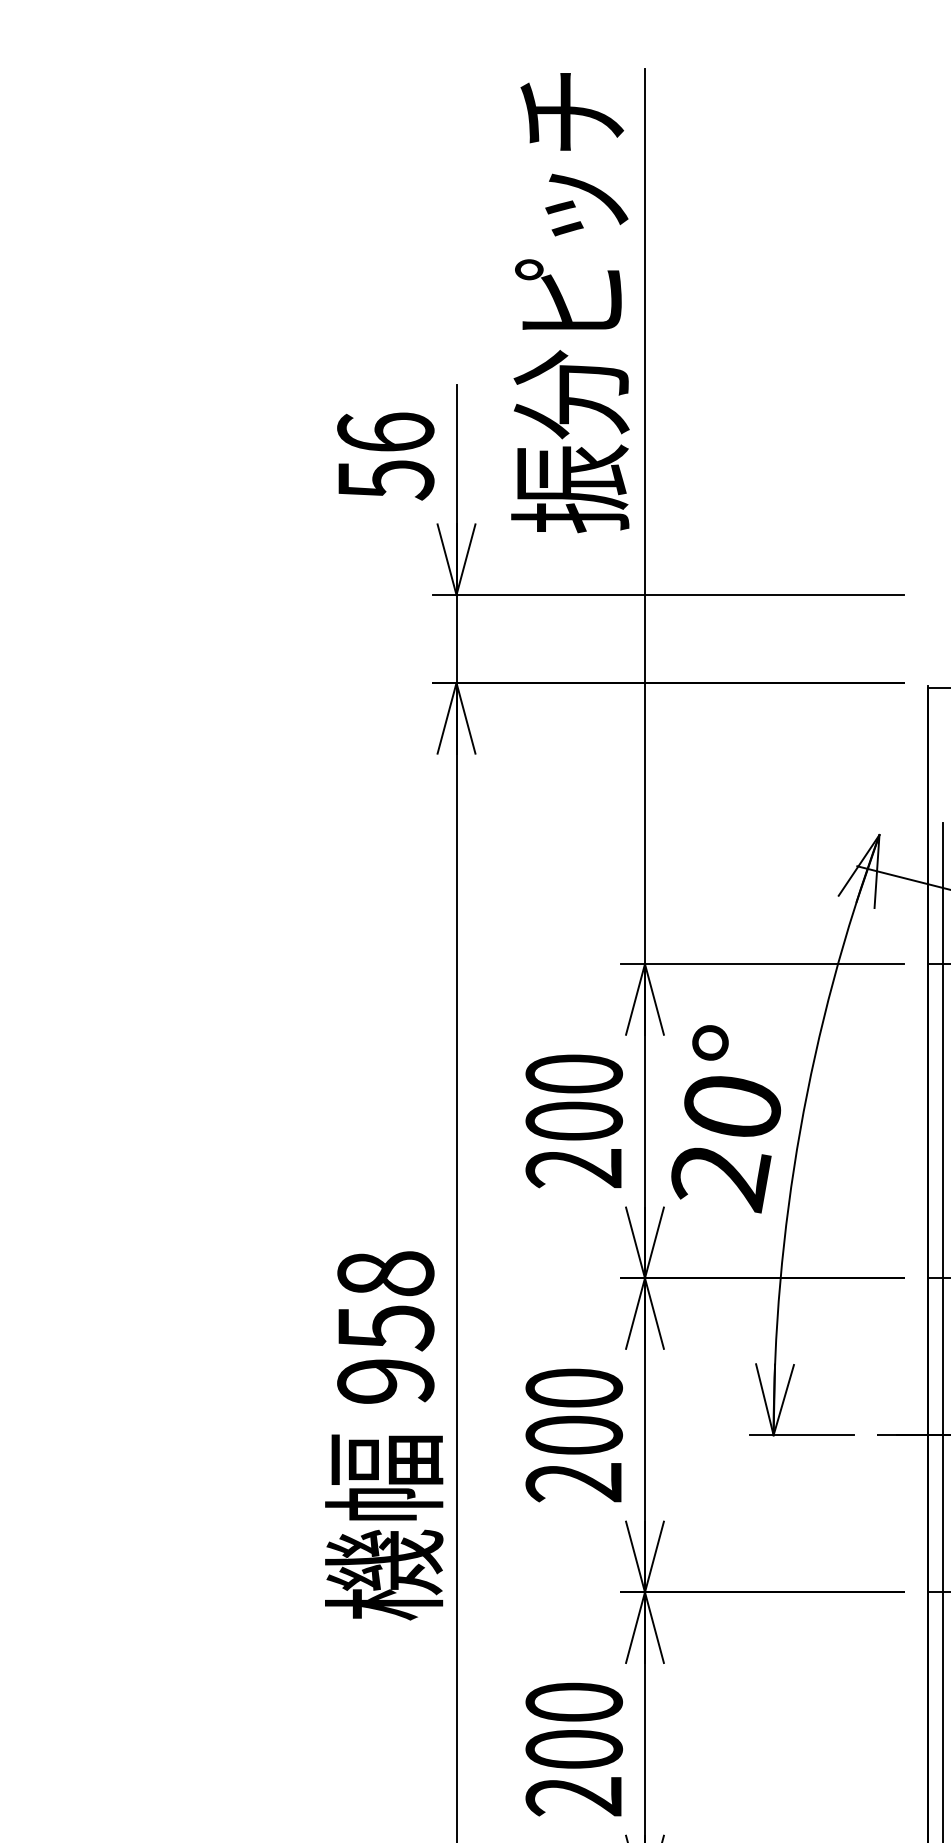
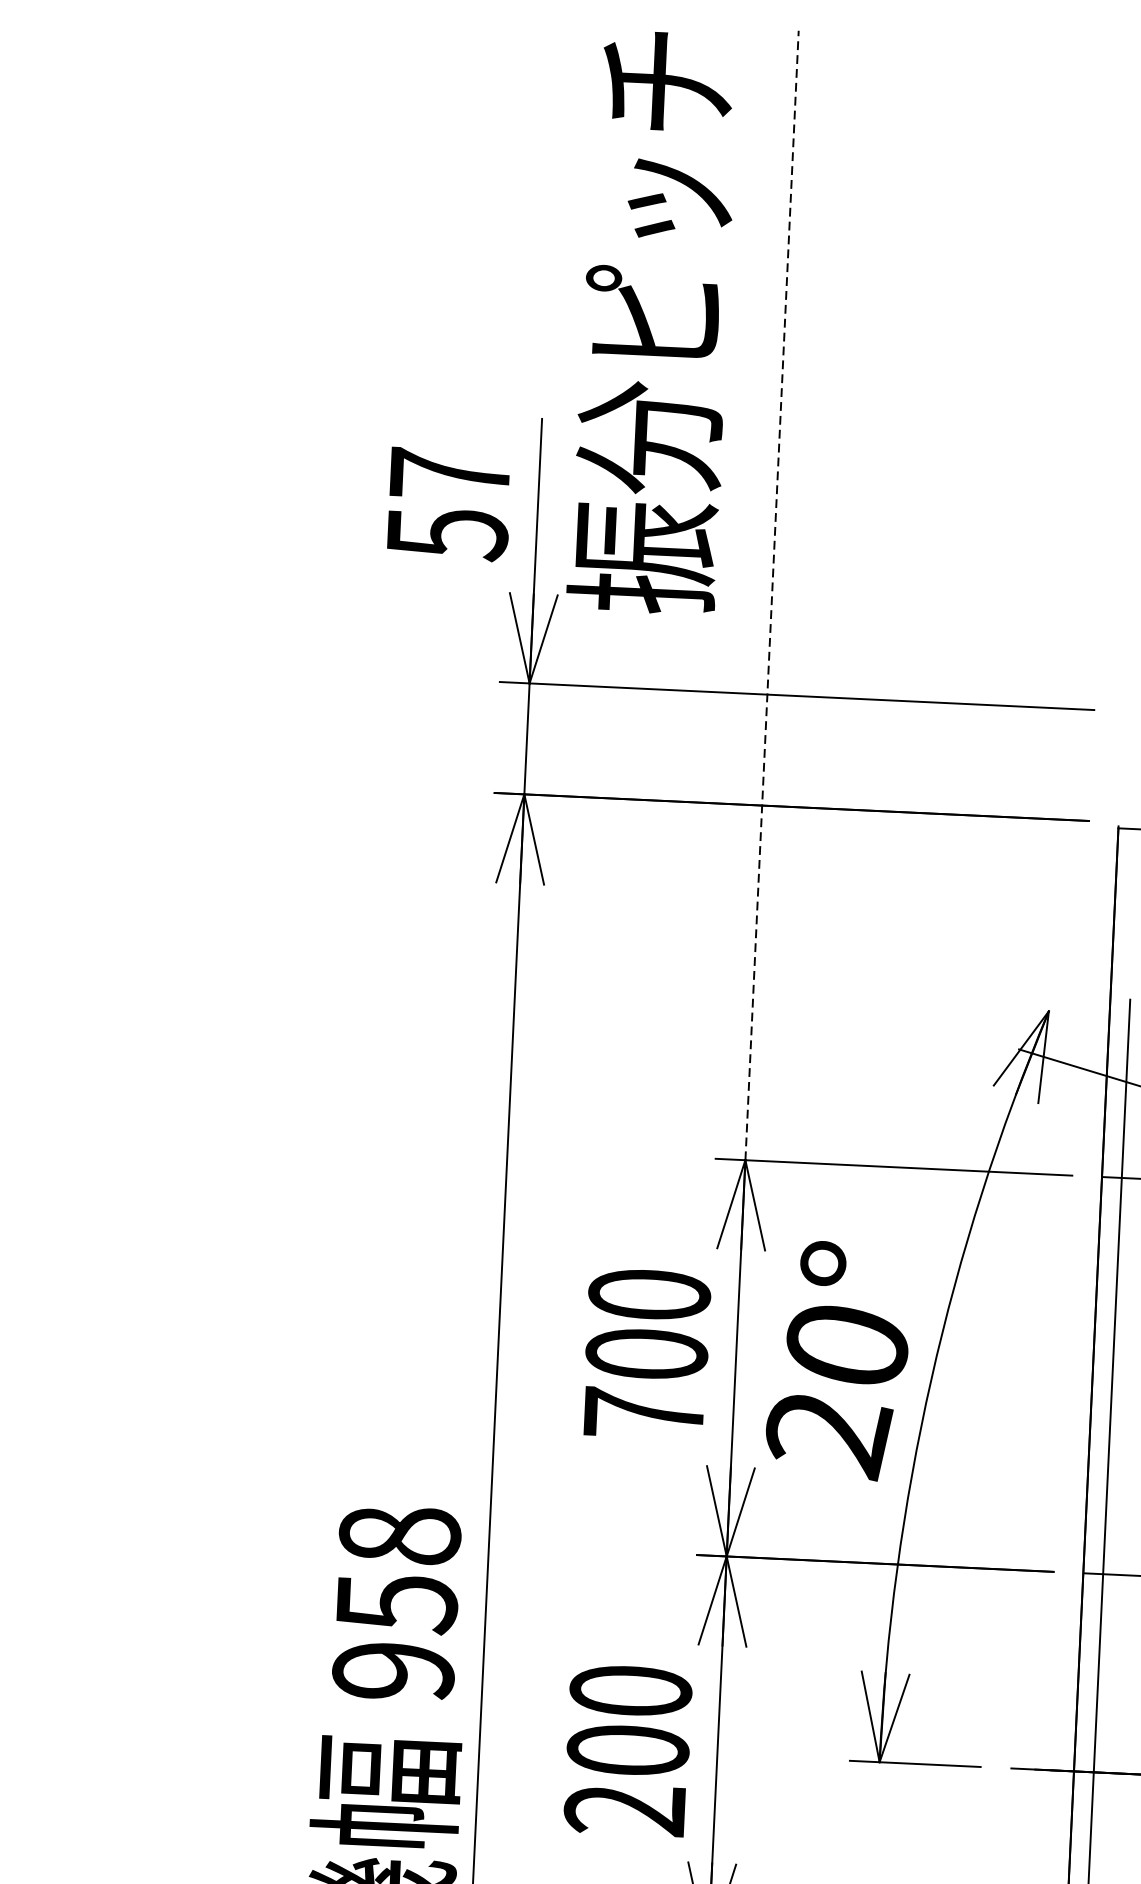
text: (570, 303) -> (654, 323), moved
text: (385, 431) -> (449, 472), 56 -> 57
line: (645, 516) -> (772, 595), solid -> dashed
text: (573, 1168) -> (643, 1413), 200 -> 700

